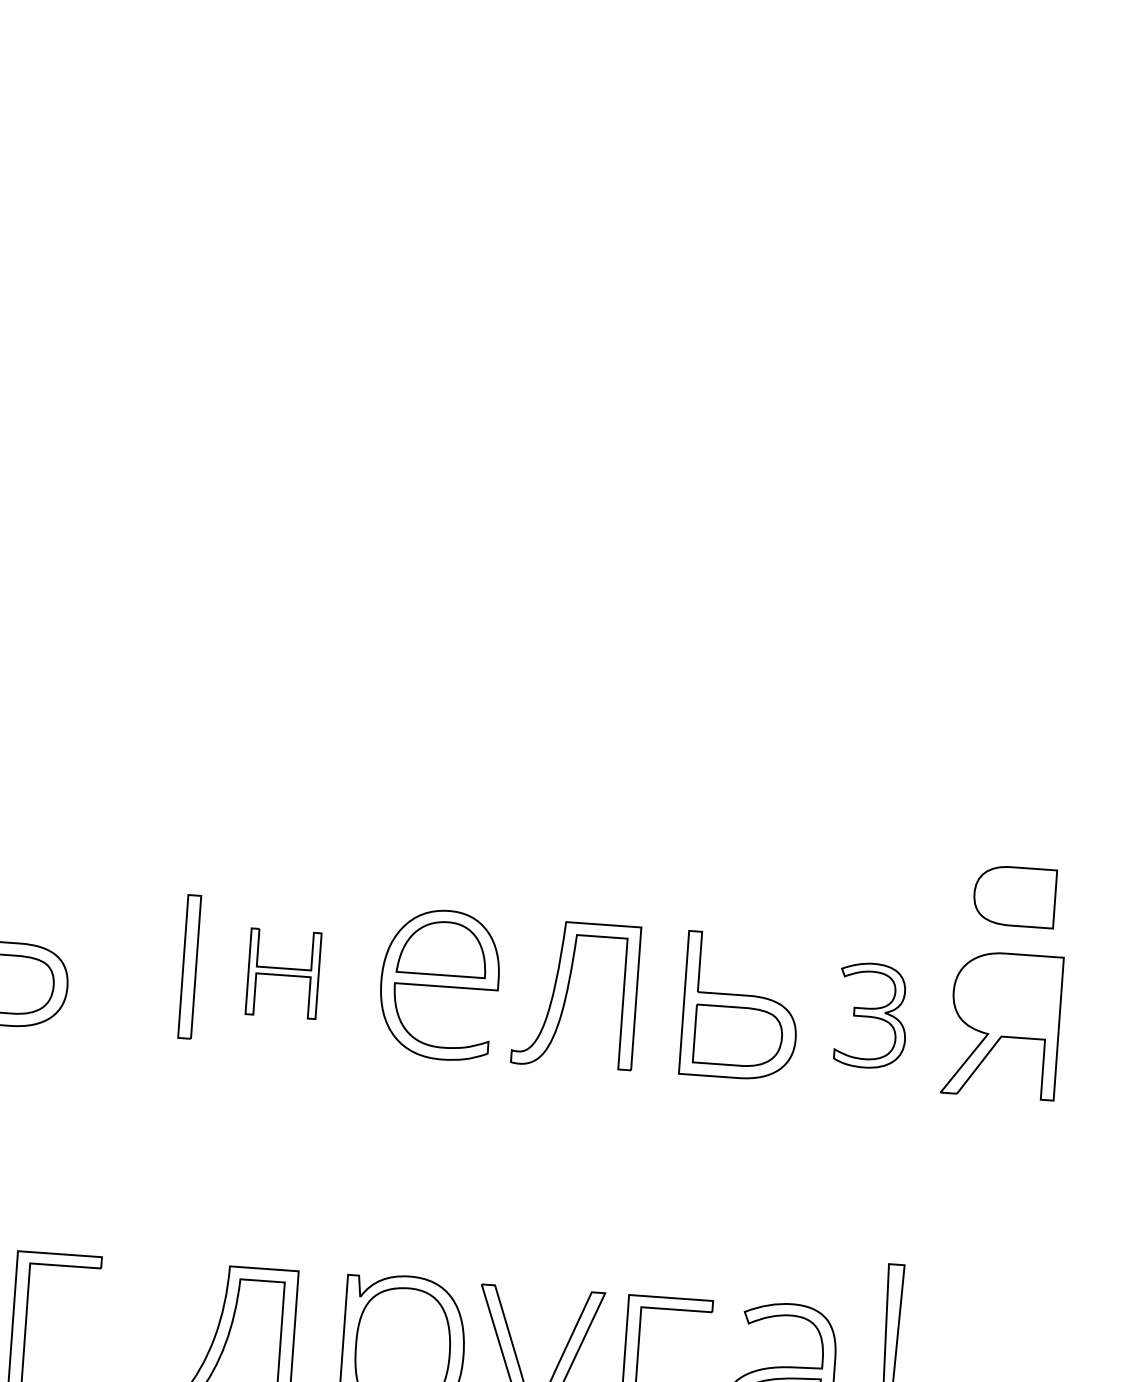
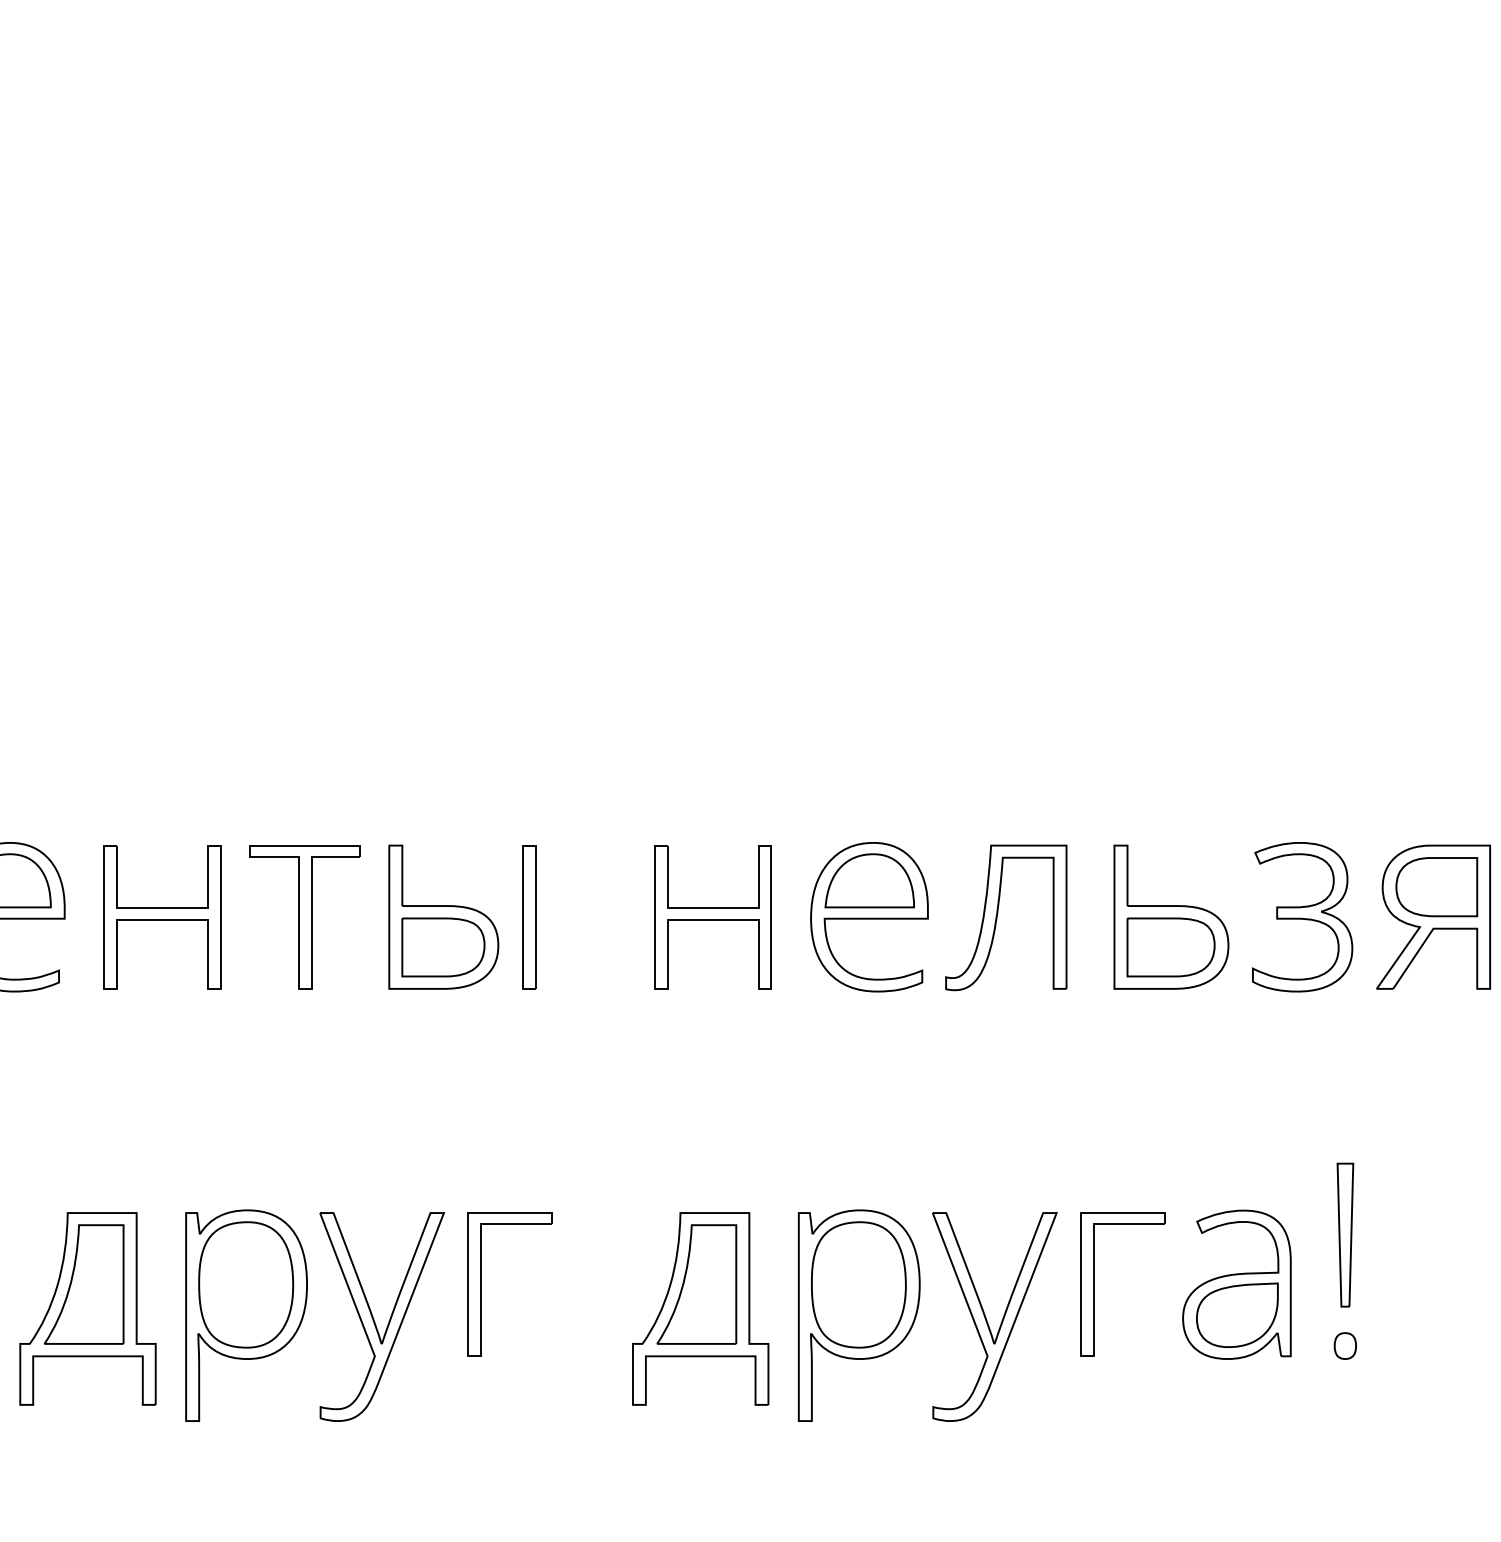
part: (1014, 896) -> (1436, 887), moved
part: (189, 967) -> (529, 917), moved
part: (283, 973) -> (712, 917), size x1.67
part: (871, 1016) -> (1302, 917), size x1.43

